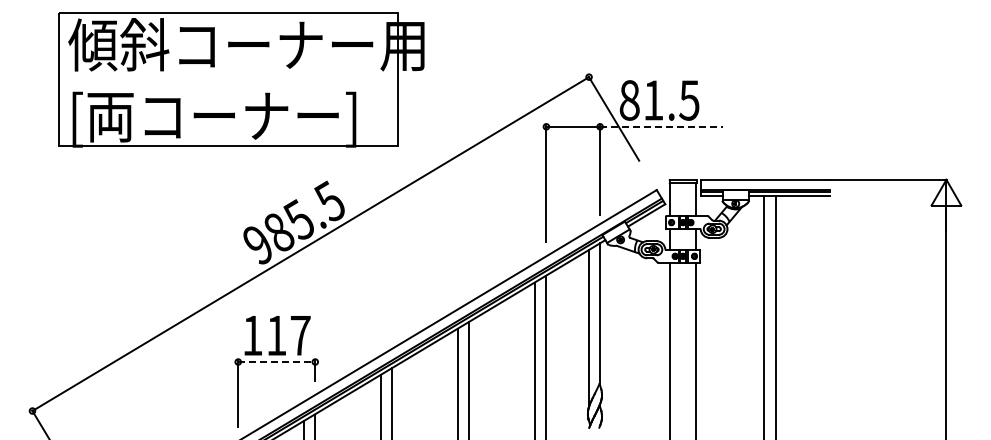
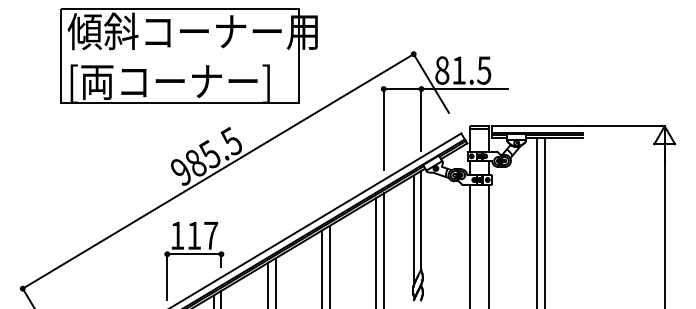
part: (241, 79) -> (189, 55), moved
line: (661, 126) -> (464, 88), dashed -> solid
line: (276, 362) -> (194, 254), dashed -> solid

